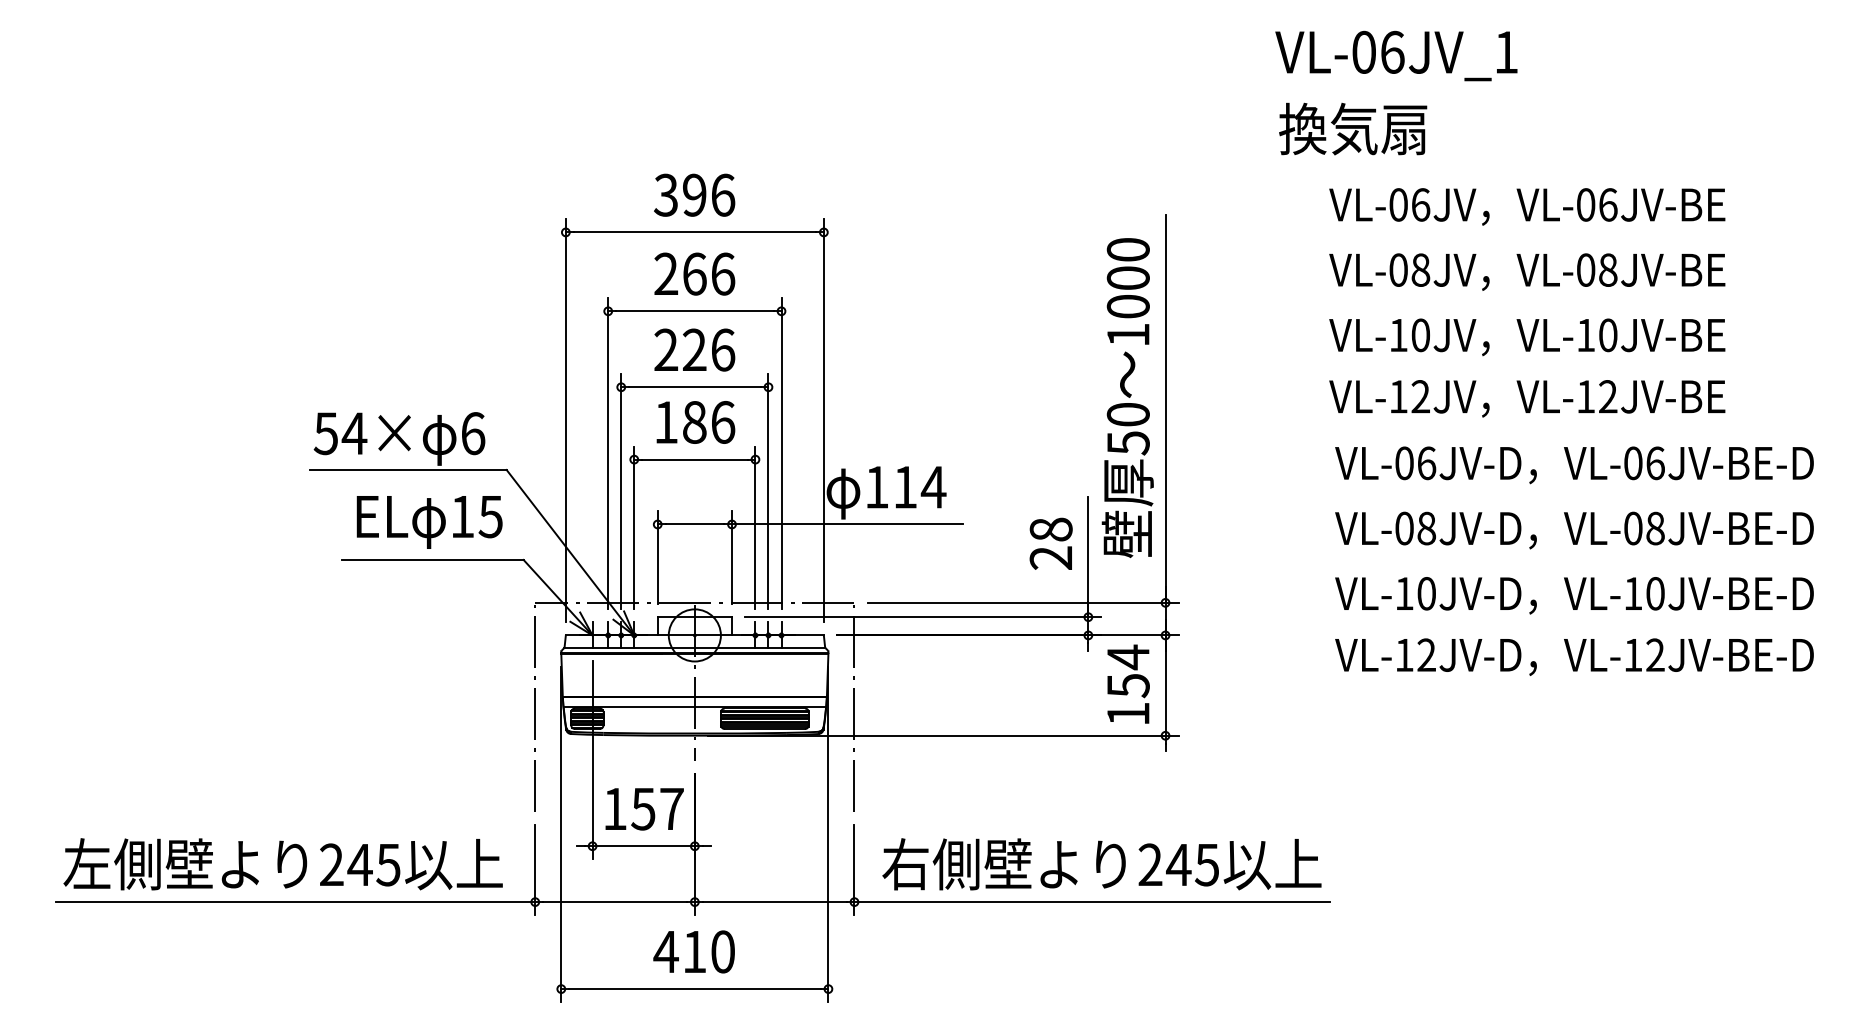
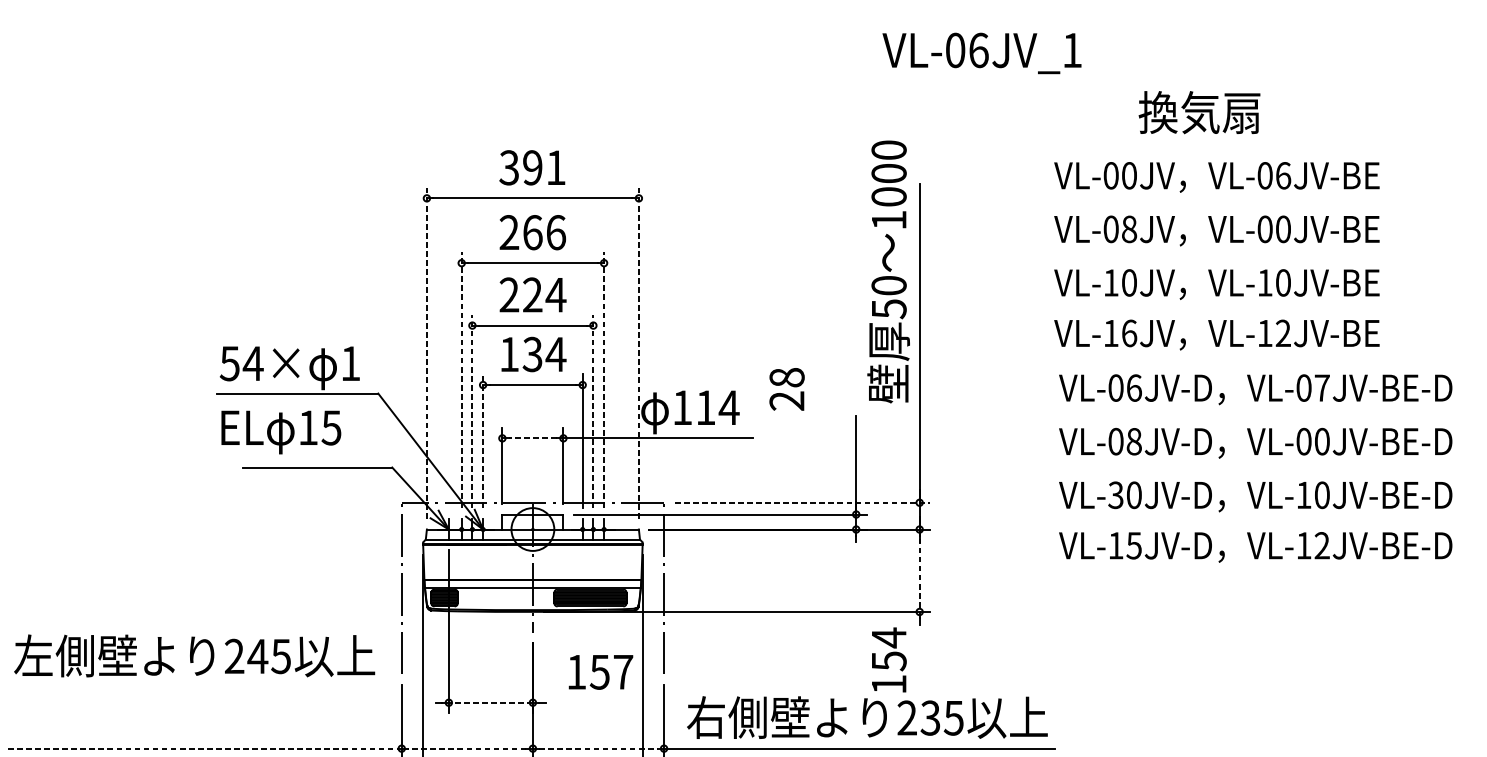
text: (1396, 55) -> (982, 52), moved
text: (1353, 128) -> (1199, 112), moved
text: (723, 194) -> (556, 167), 396 -> 391
text: (1420, 204) -> (1129, 175), VL-06JV -> VL-00JV
text: (1608, 269) -> (1283, 228), VL-08JV-BE -> VL-00JV-BE
text: (722, 349) -> (555, 294), 226 -> 224
text: (1420, 396) -> (1129, 333), VL-12JV -> VL-16JV
text: (1127, 397) -> (888, 271), moved
line: (565, 420) -> (426, 352), solid -> dashed
line: (823, 420) -> (638, 352), solid -> dashed
text: (708, 422) -> (544, 354), 186 -> 134
text: (473, 433) -> (351, 363), 6 -> 1
line: (608, 453) -> (461, 380), solid -> dashed
line: (781, 453) -> (604, 380), solid -> dashed
text: (1655, 463) -> (1322, 388), VL-06JV-BE-D -> VL-07JV-BE-D
line: (621, 491) -> (472, 411), solid -> dashed
line: (768, 491) -> (593, 411), solid -> dashed
text: (429, 522) -> (281, 432), moved
line: (694, 524) -> (532, 438), solid -> dashed
line: (634, 527) -> (483, 440), solid -> dashed
text: (1655, 528) -> (1322, 441), VL-08JV-BE-D -> VL-00JV-BE-D
text: (1050, 543) -> (786, 389), moved
text: (1404, 593) -> (1116, 495), VL-10JV-D -> VL-30JV-D
line: (1023, 602) -> (802, 502), solid -> dashed
text: (1426, 654) -> (1134, 545), VL-12JV-D -> VL-15JV-D
text: (1128, 683) -> (889, 659), moved
line: (1165, 686) -> (919, 571), solid -> dashed
text: (644, 809) -> (600, 672), moved
line: (643, 846) -> (490, 702), solid -> dashed
text: (282, 864) -> (194, 656), moved
text: (1178, 864) -> (930, 717), 245 -> 235
line: (295, 902) -> (204, 748), solid -> dashed
line: (615, 902) -> (467, 748), solid -> dashed
line: (774, 902) -> (598, 748), solid -> dashed

